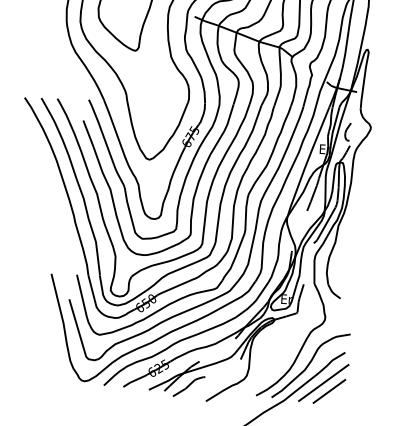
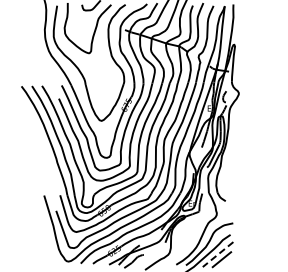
line: (324, 382) -> (218, 254), solid -> dashed

